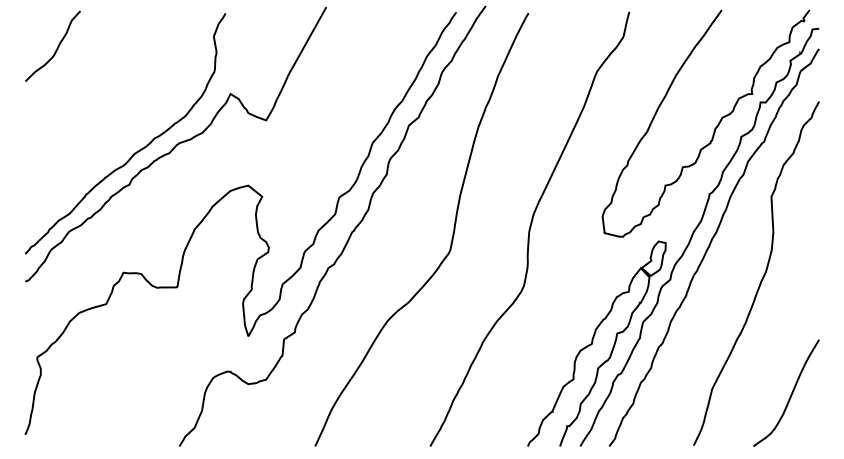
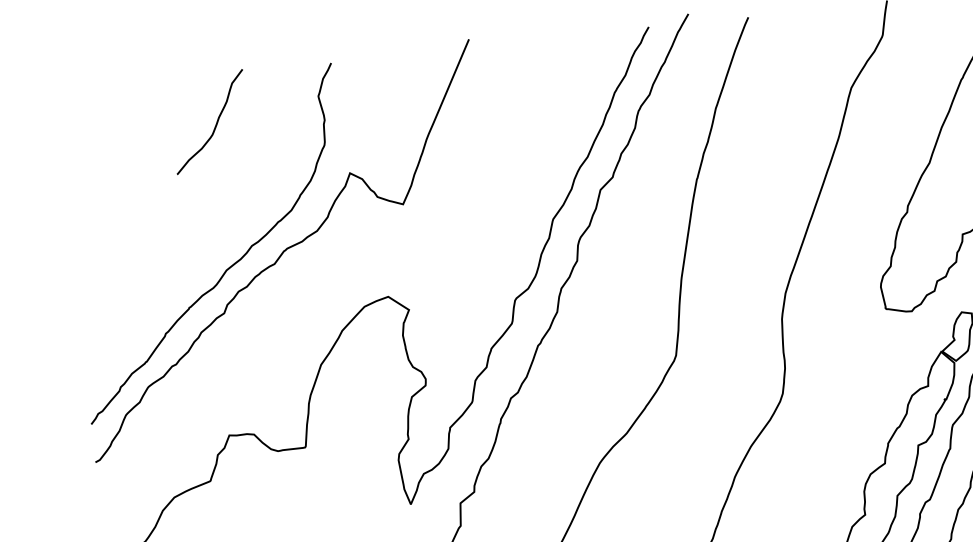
curve: (56, 48) -> (215, 124), moved

